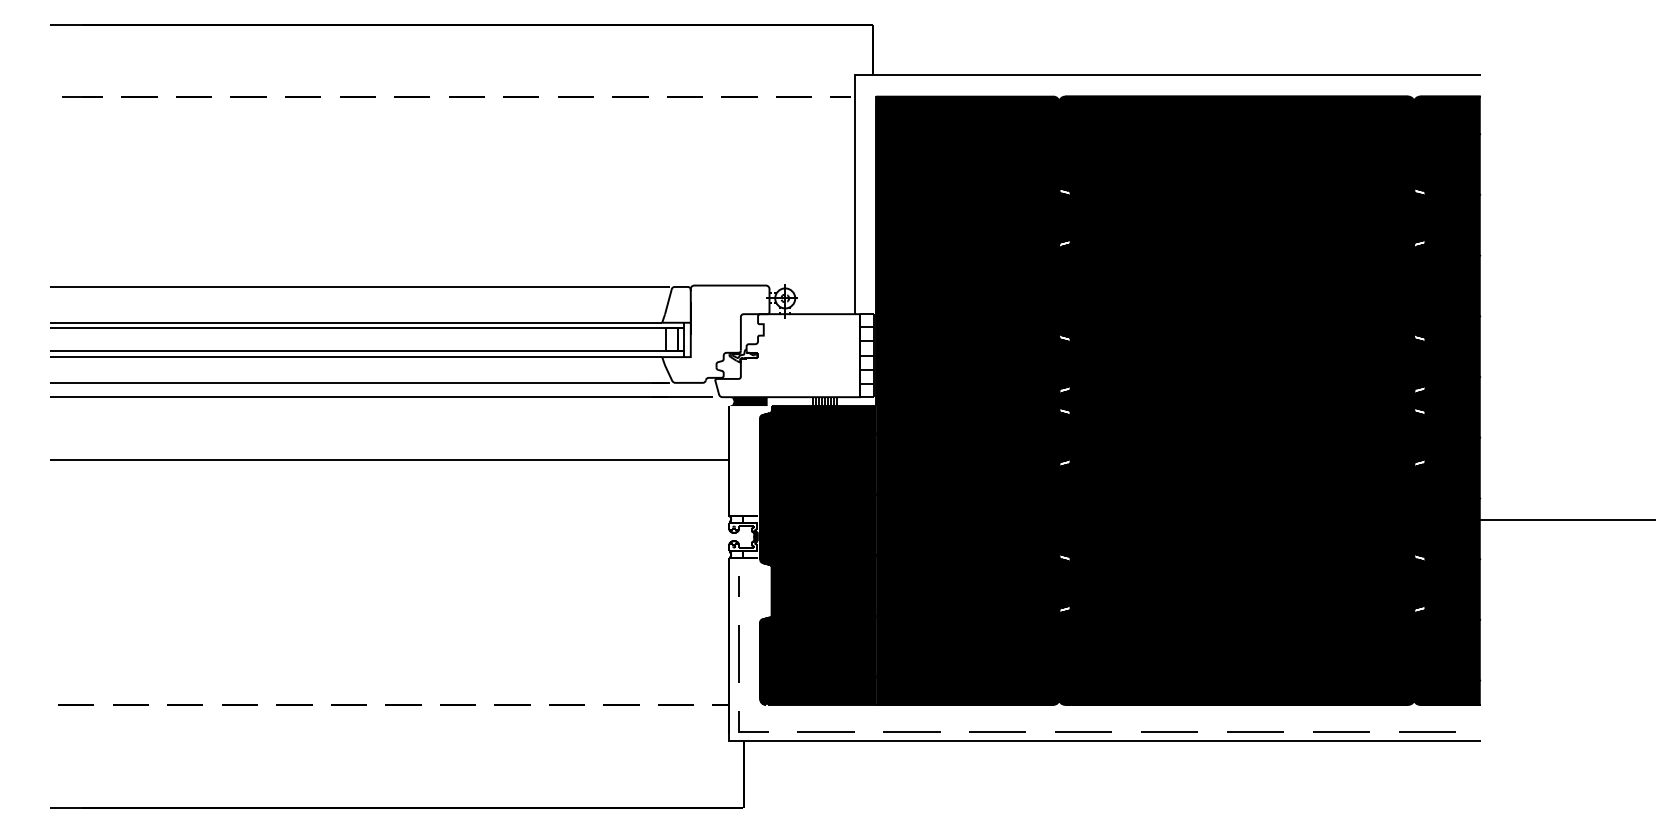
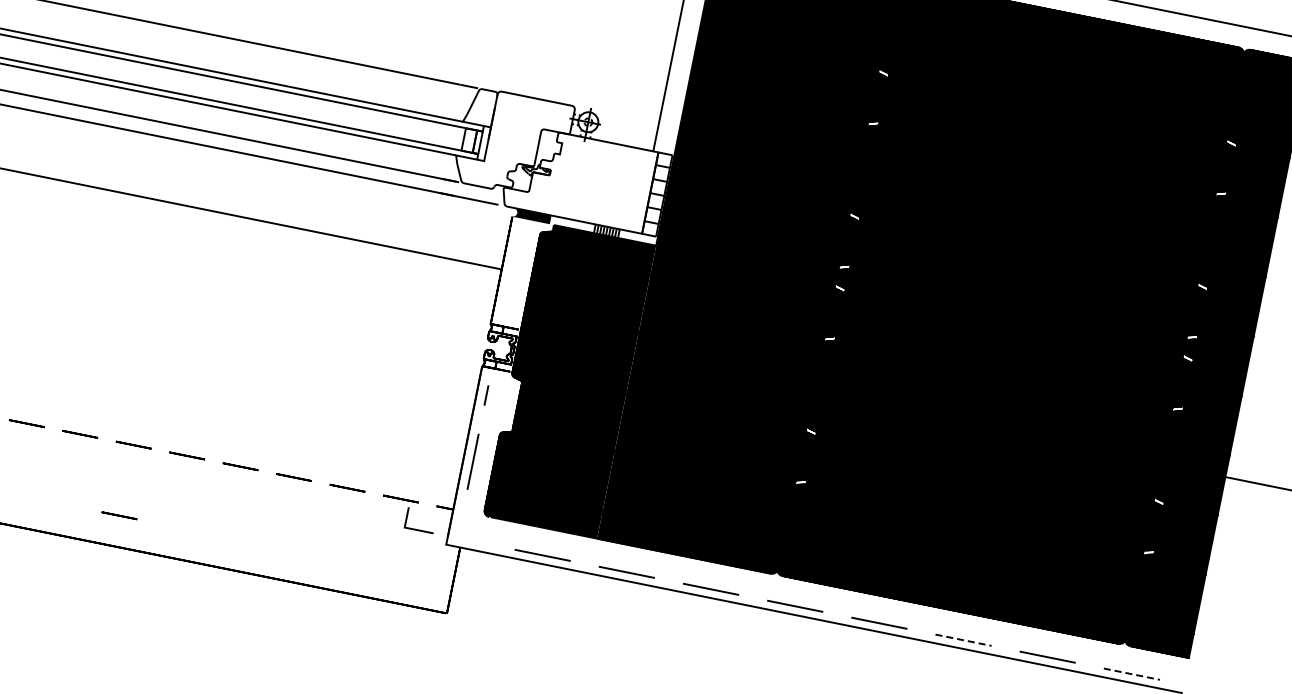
line: (753, 731) -> (418, 529), moved
line: (1255, 732) -> (963, 640), solid -> dashed
line: (1427, 732) -> (1132, 674), solid -> dashed
line: (403, 776) -> (119, 515), added

